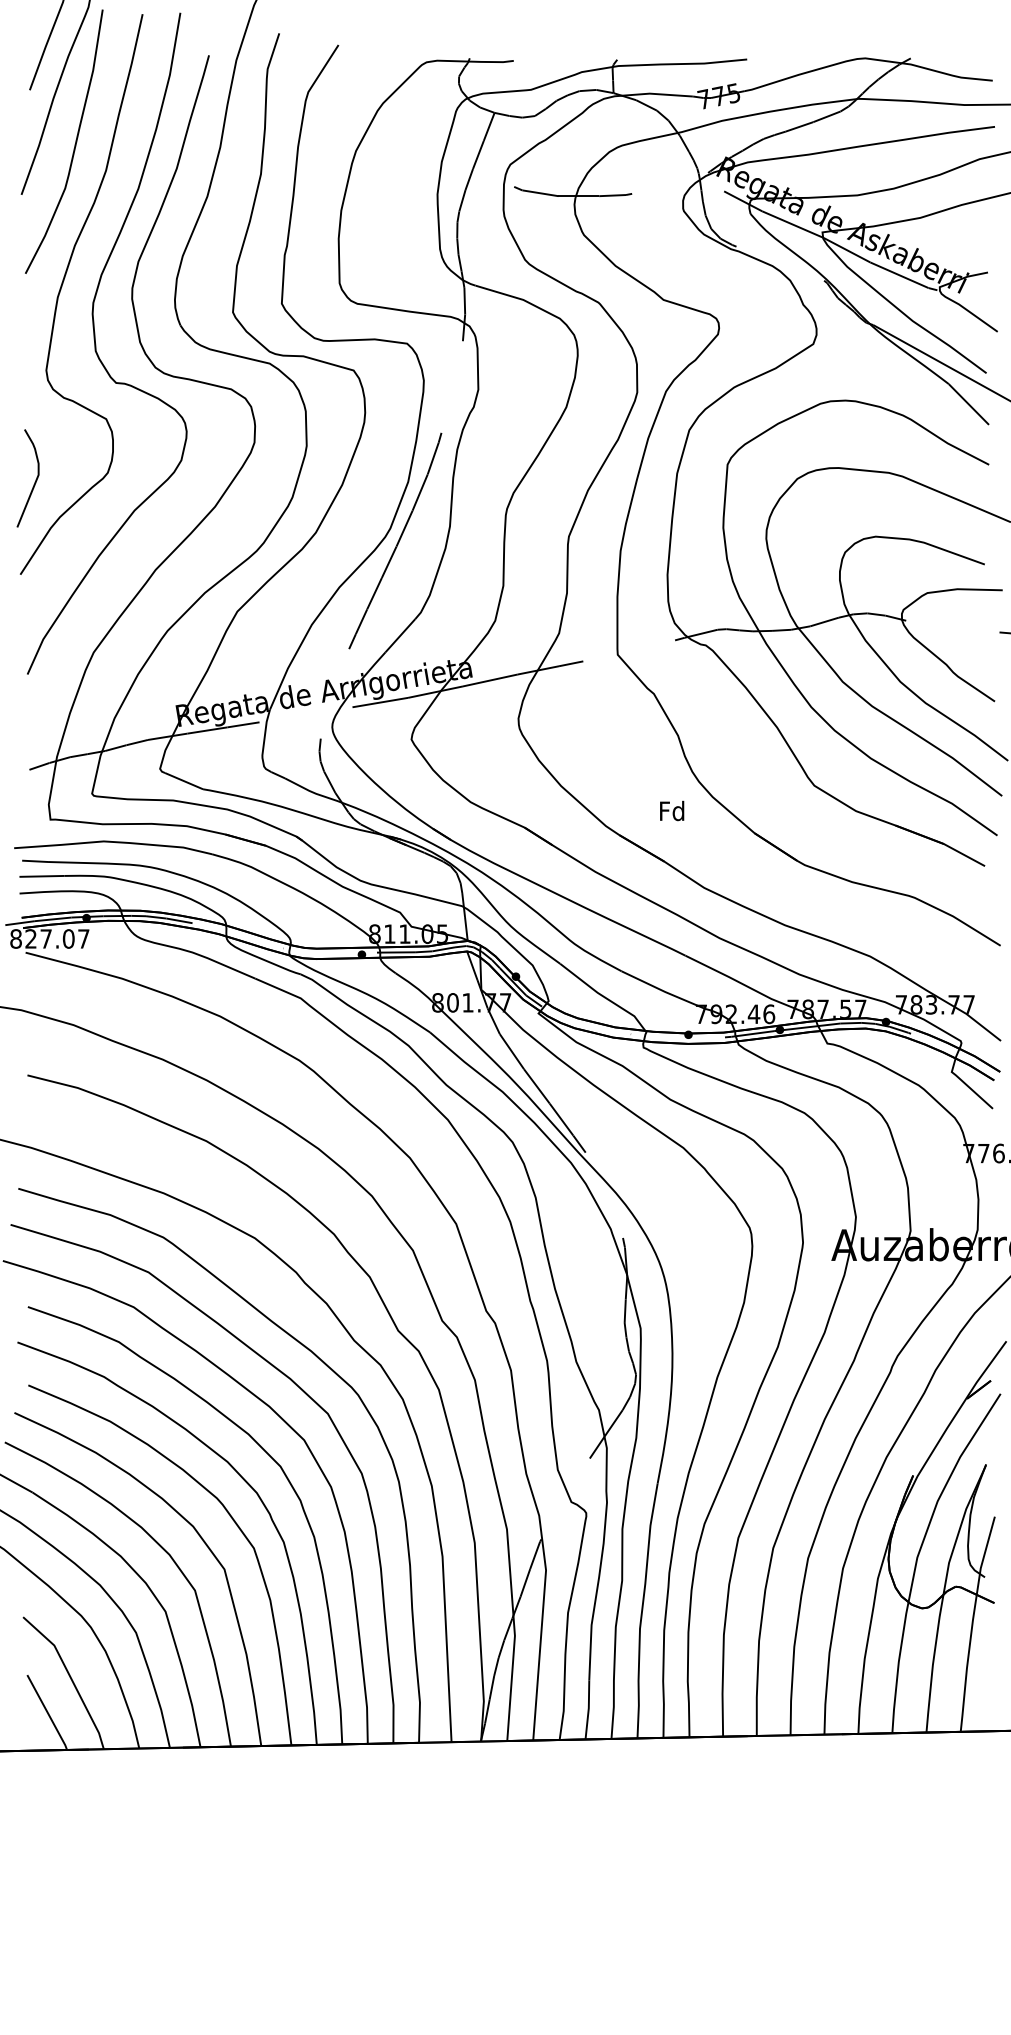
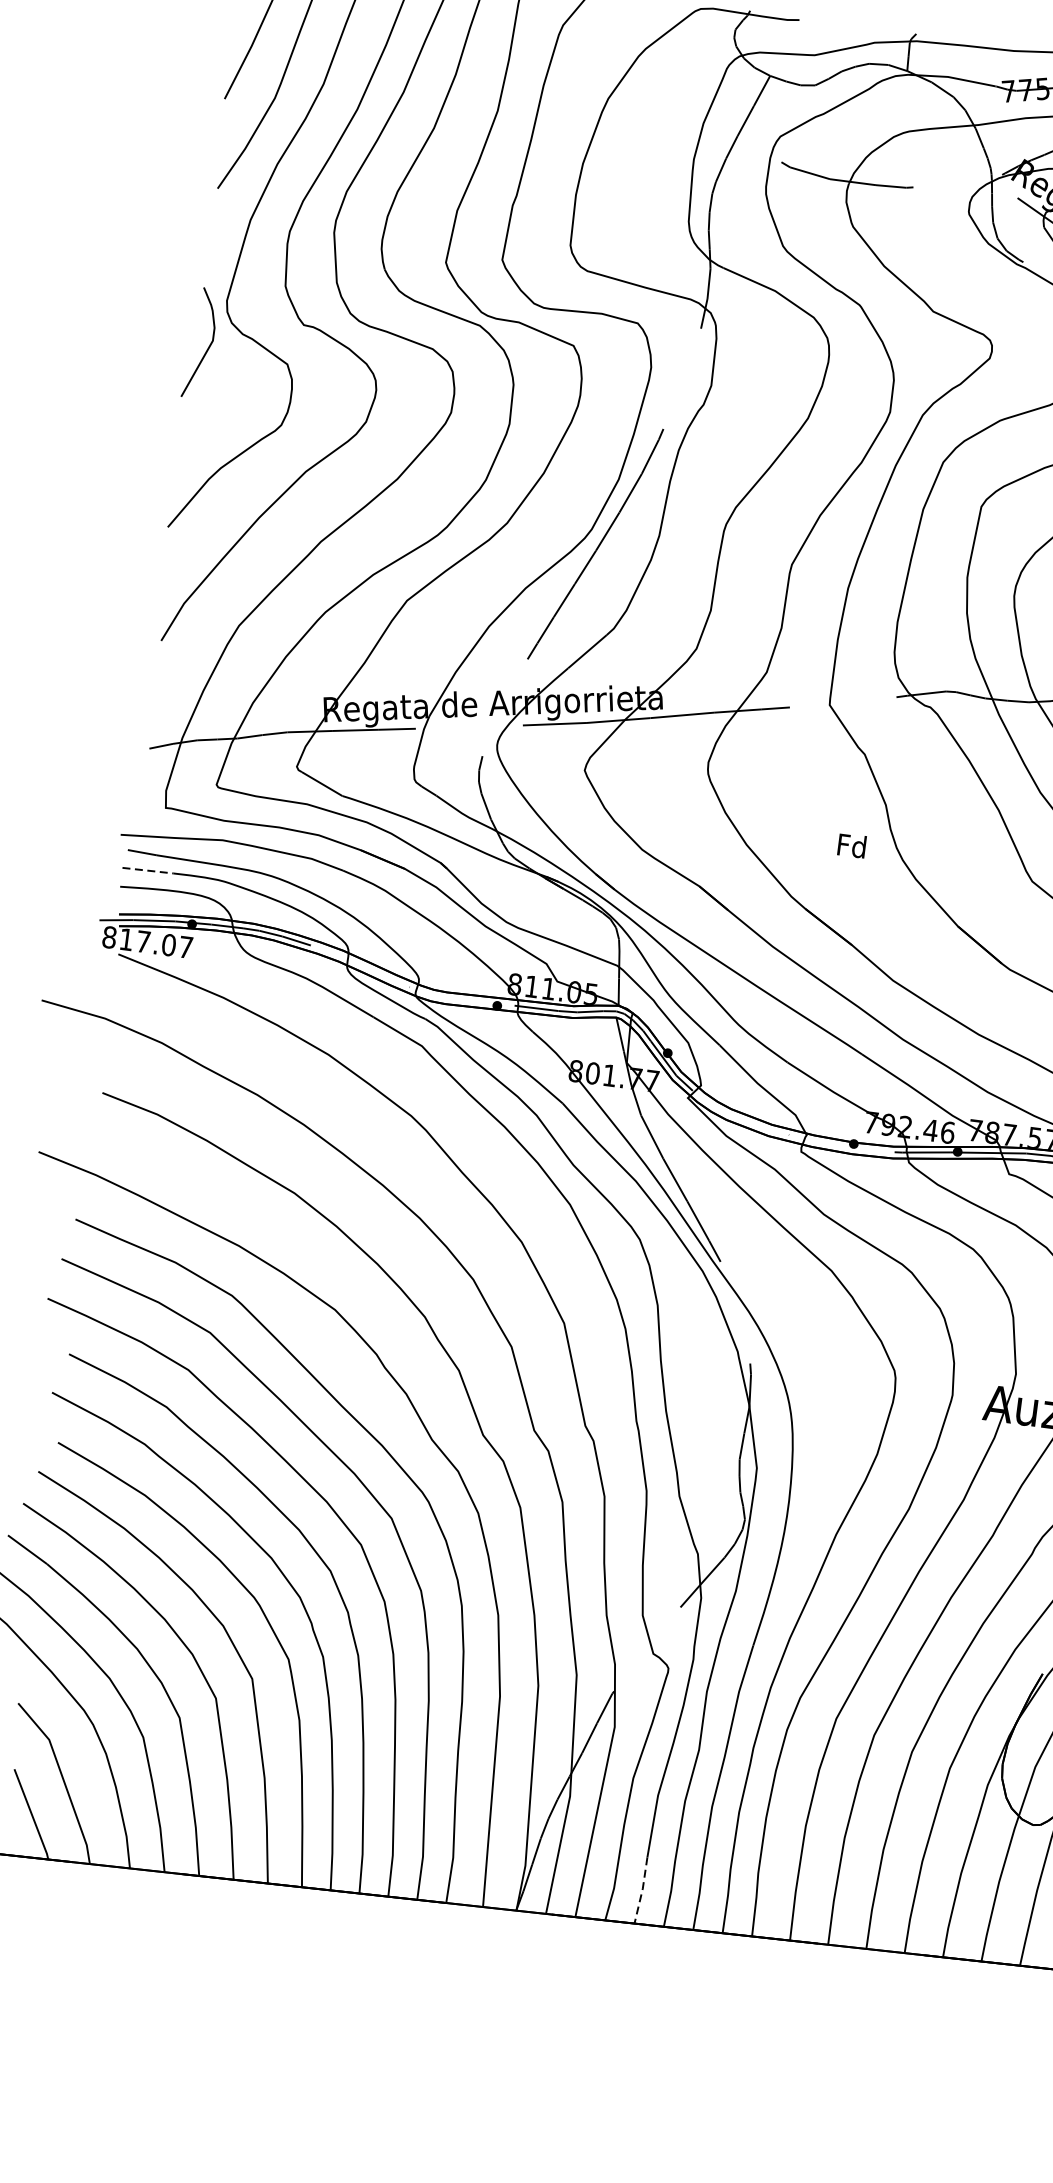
curve: (35, 479) -> (208, 345), moved
text: (672, 810) -> (852, 845), moved
line: (42, 876) -> (148, 870), solid -> dashed
text: (30, 938) -> (125, 939), 827.07 -> 817.07
line: (588, 1709) -> (642, 1890), solid -> dashed

